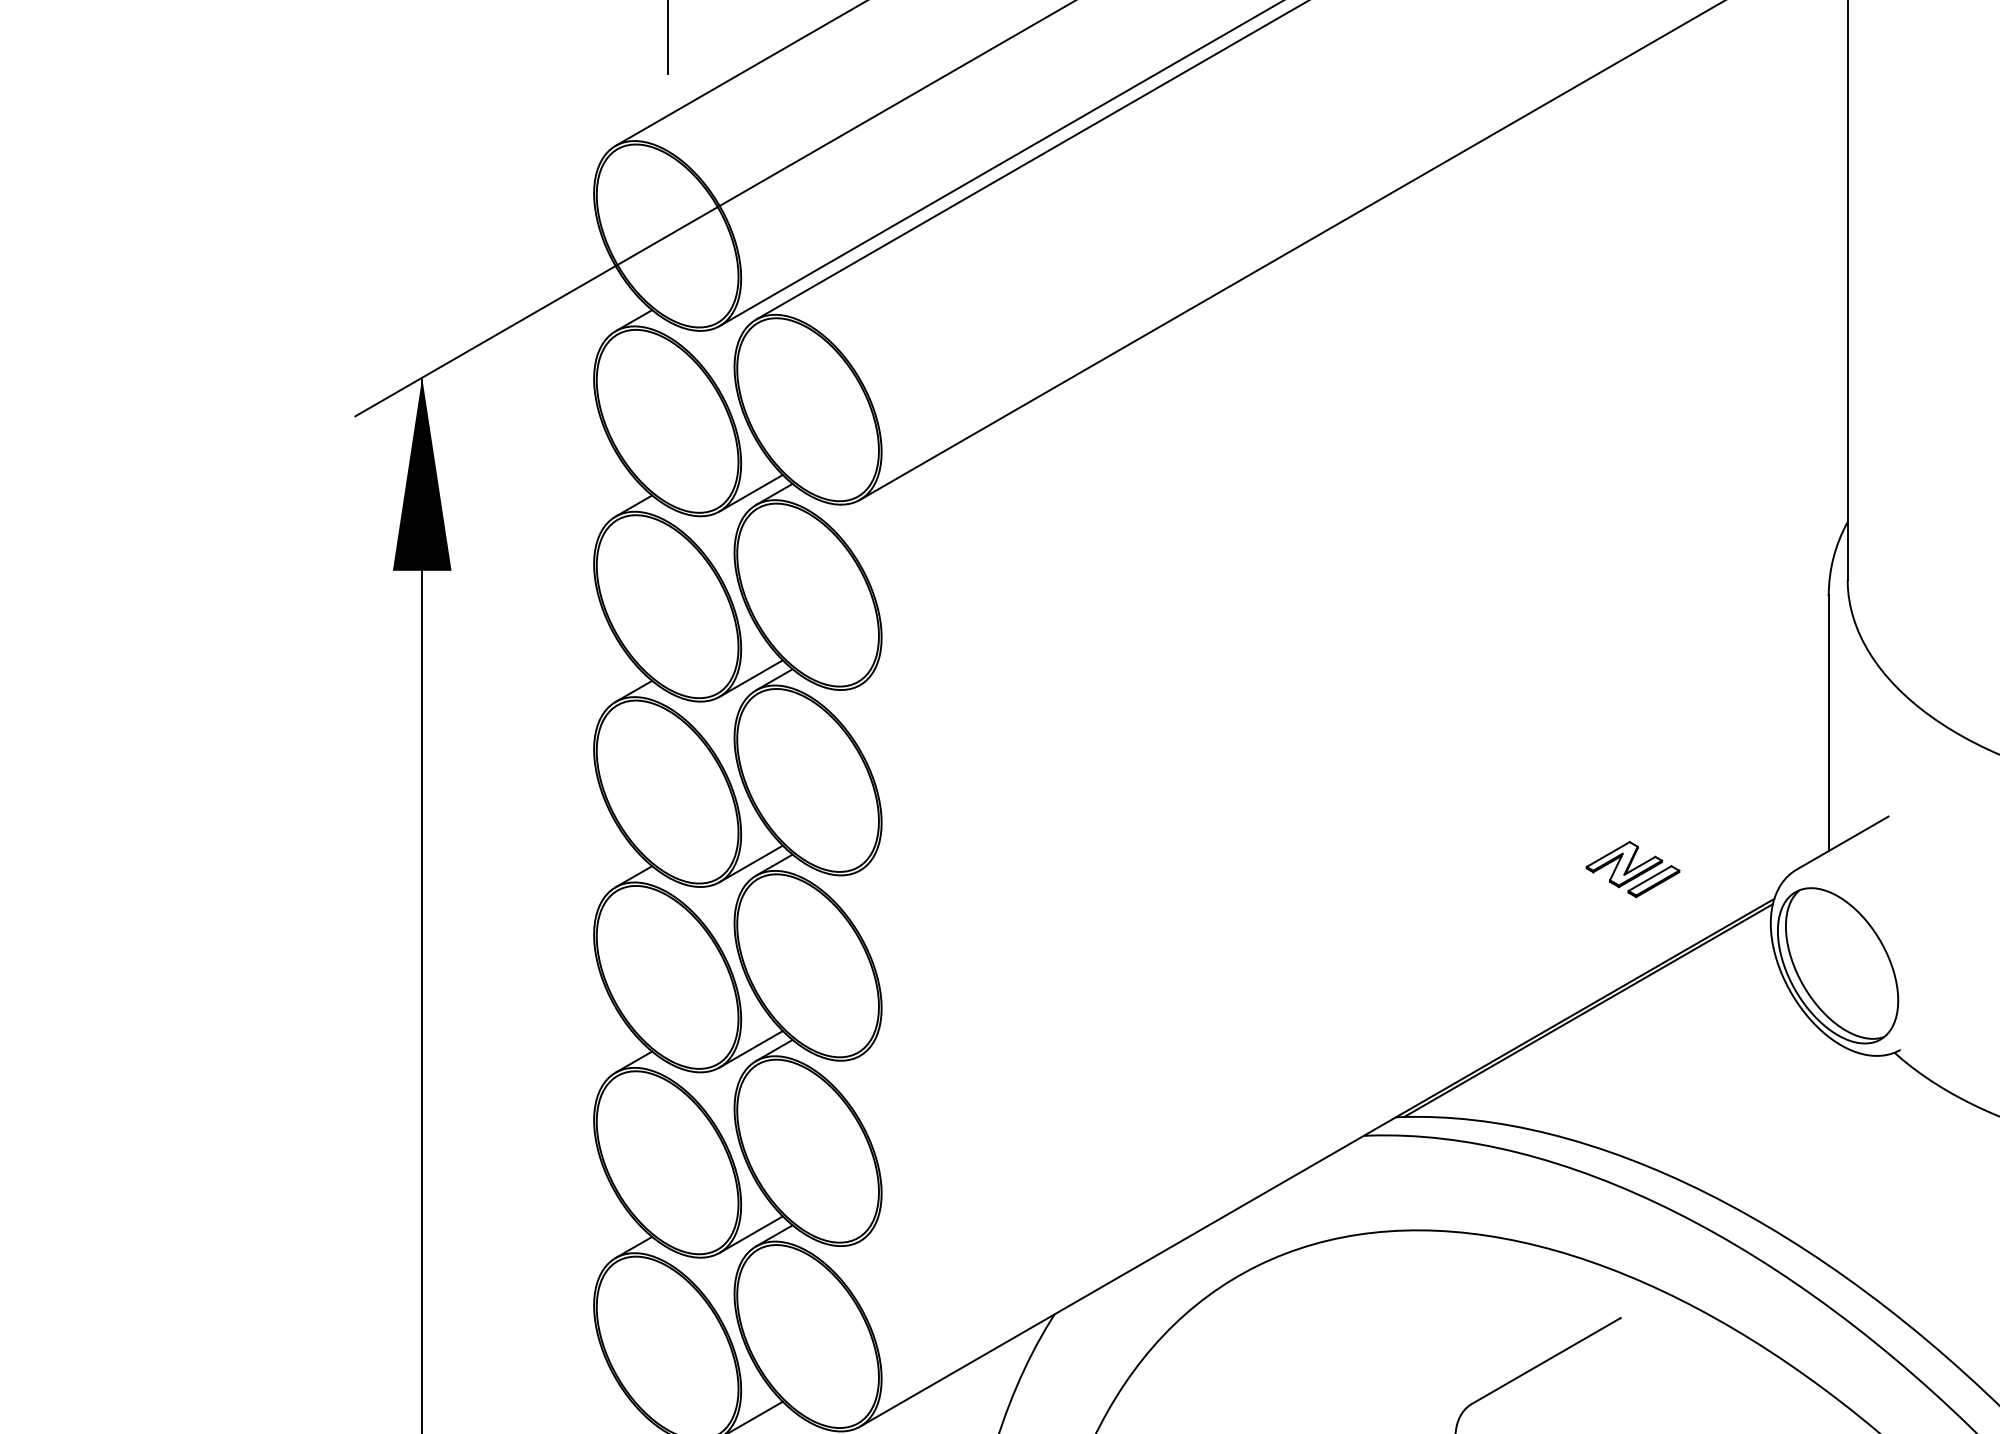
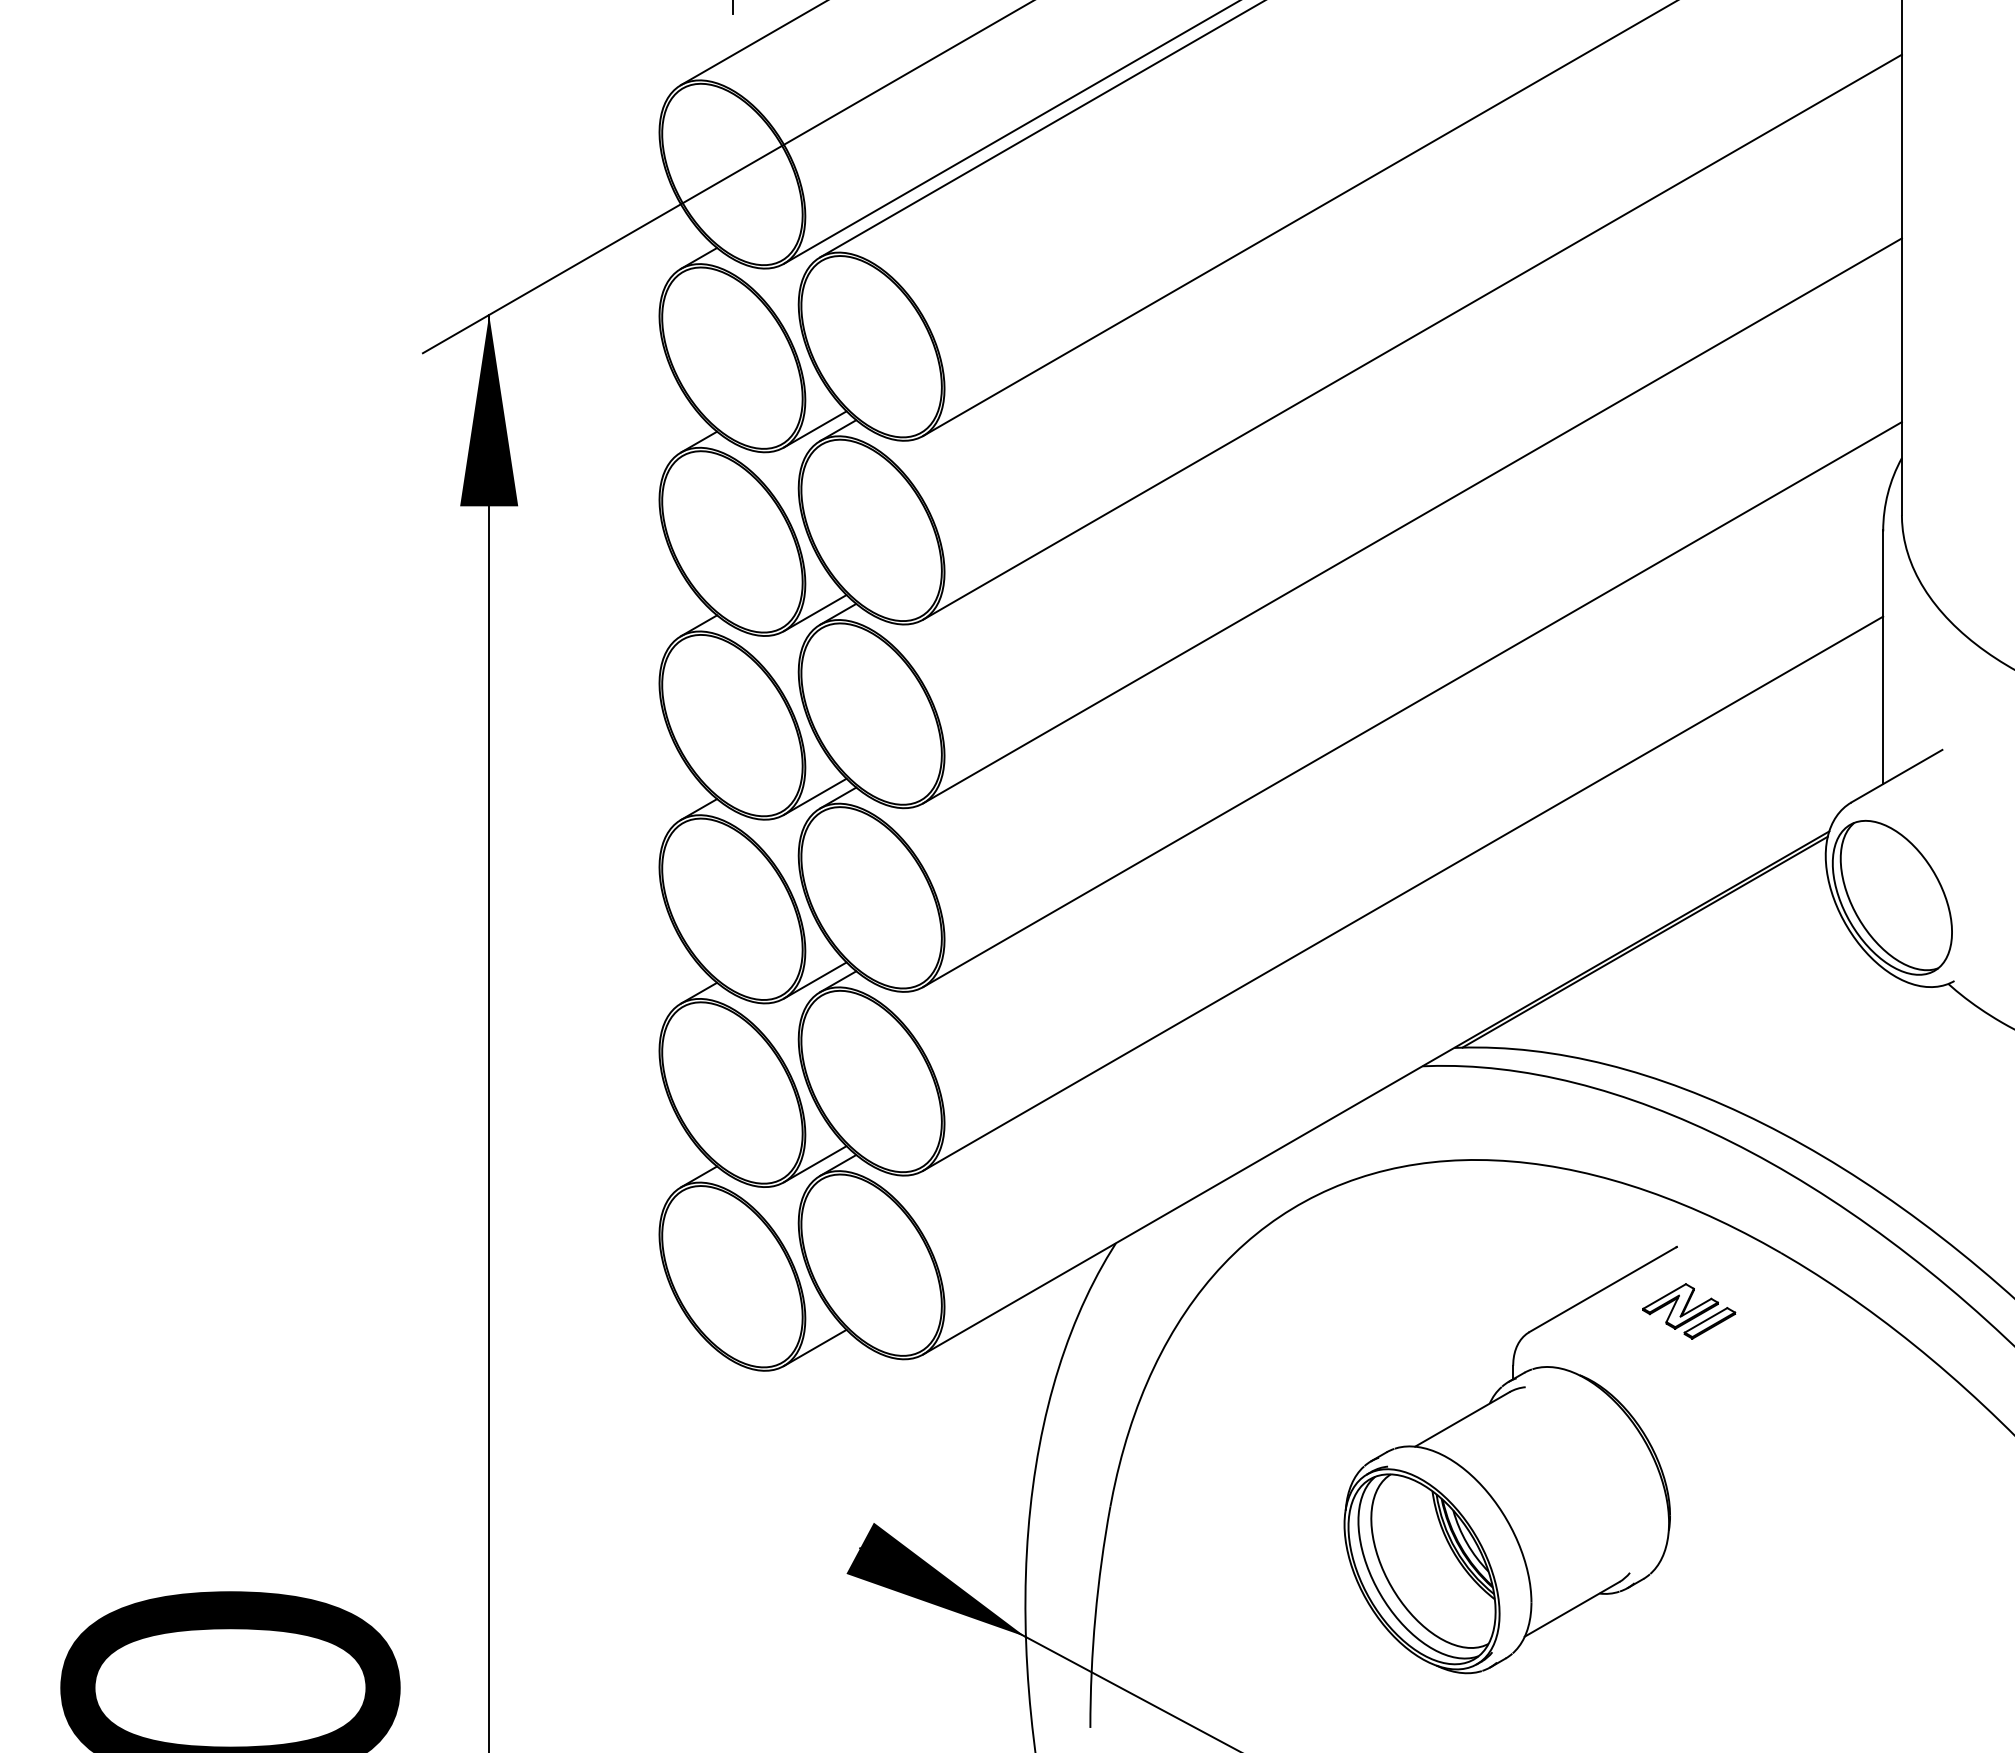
line: (1353, 399) -> (1412, 336), added
line: (1353, 585) -> (1412, 520), added
line: (1353, 770) -> (1412, 704), added
part: (1633, 869) -> (1689, 1311), moved
line: (1344, 961) -> (1403, 893), added

